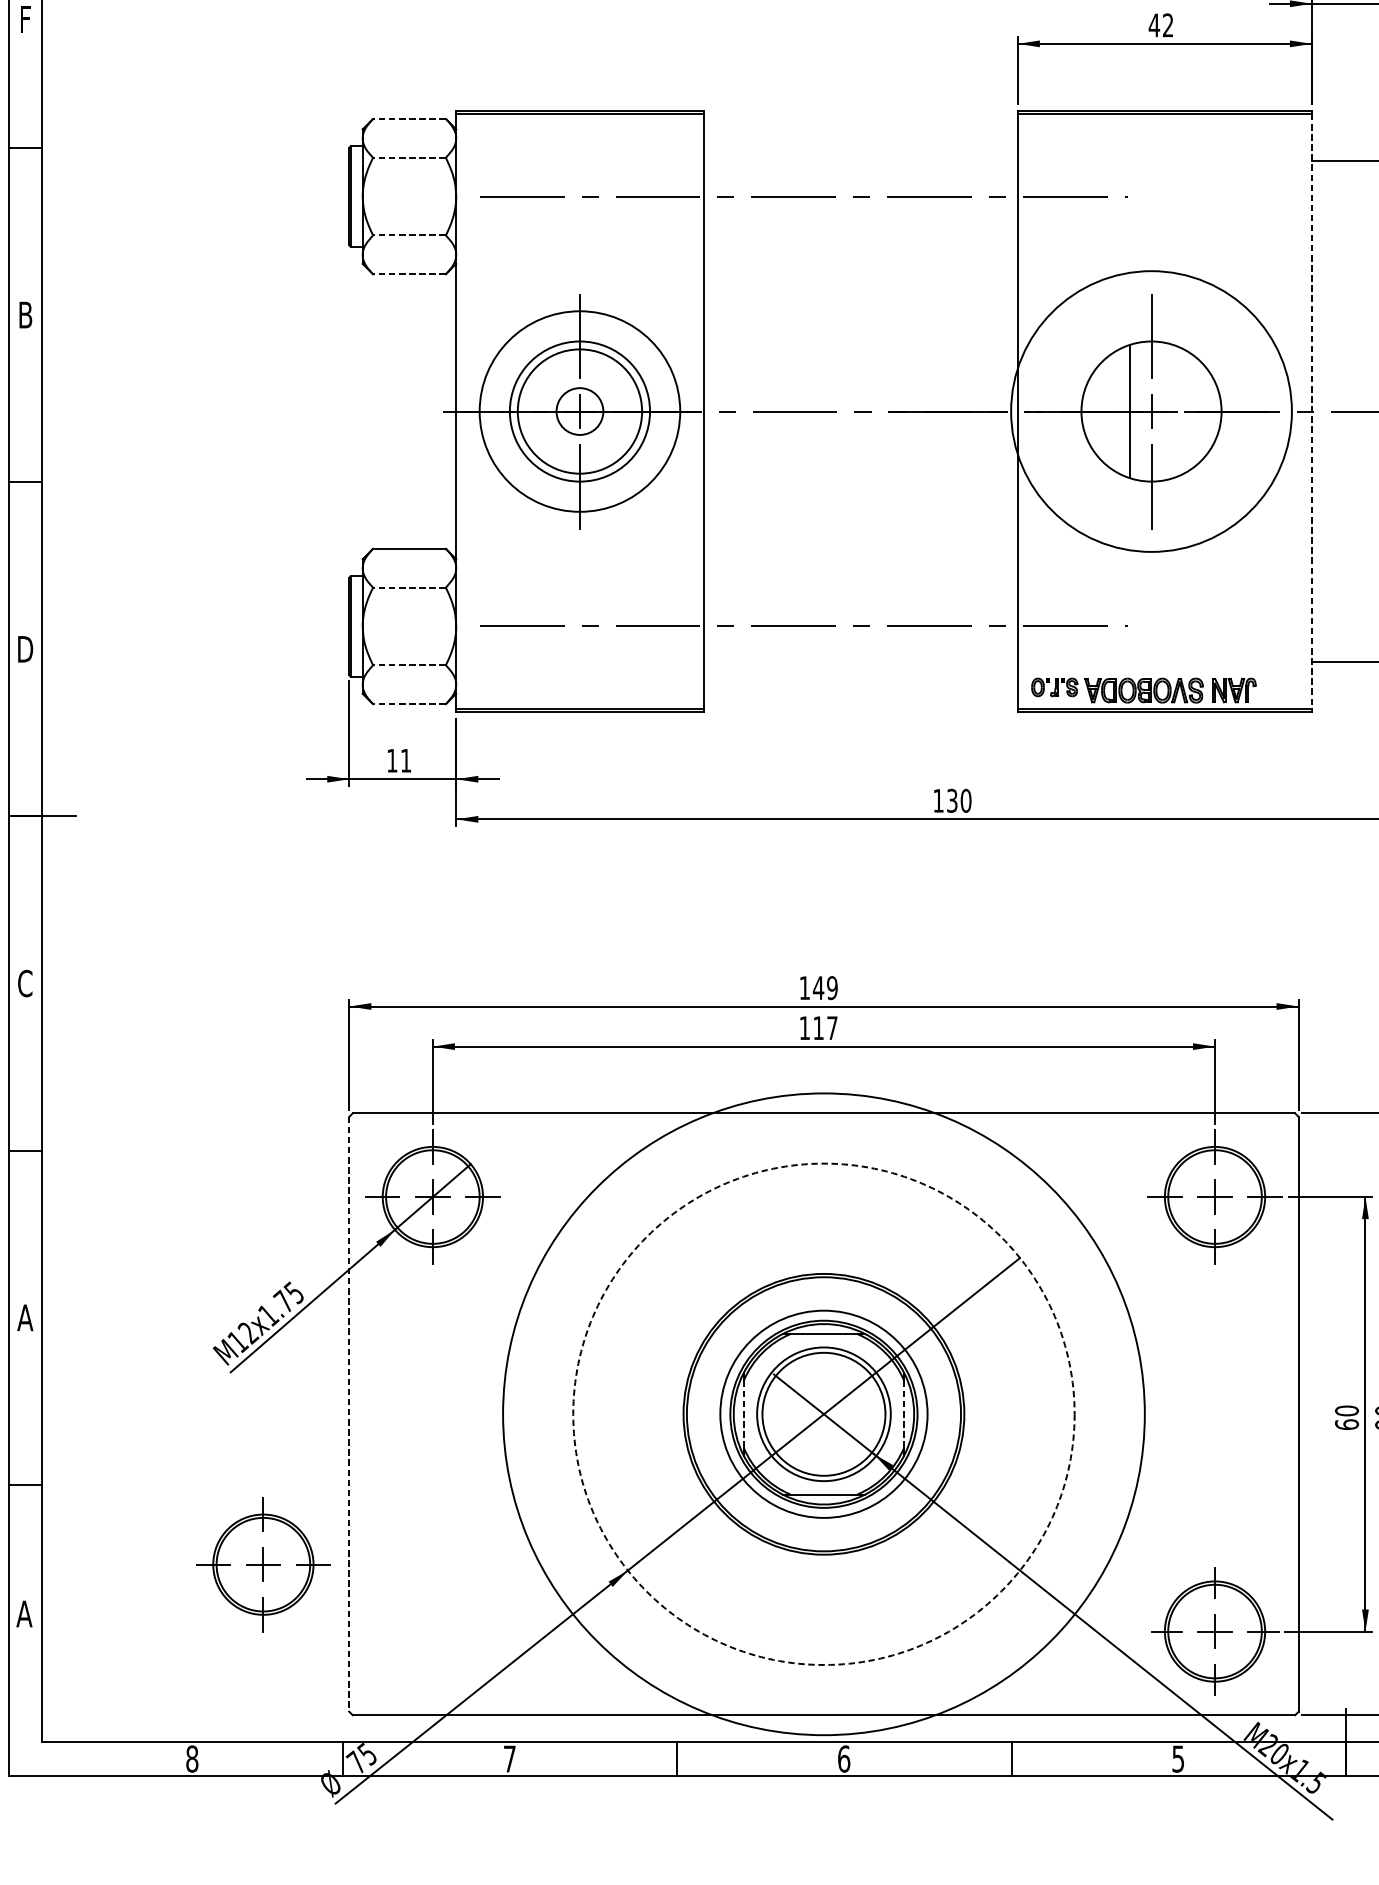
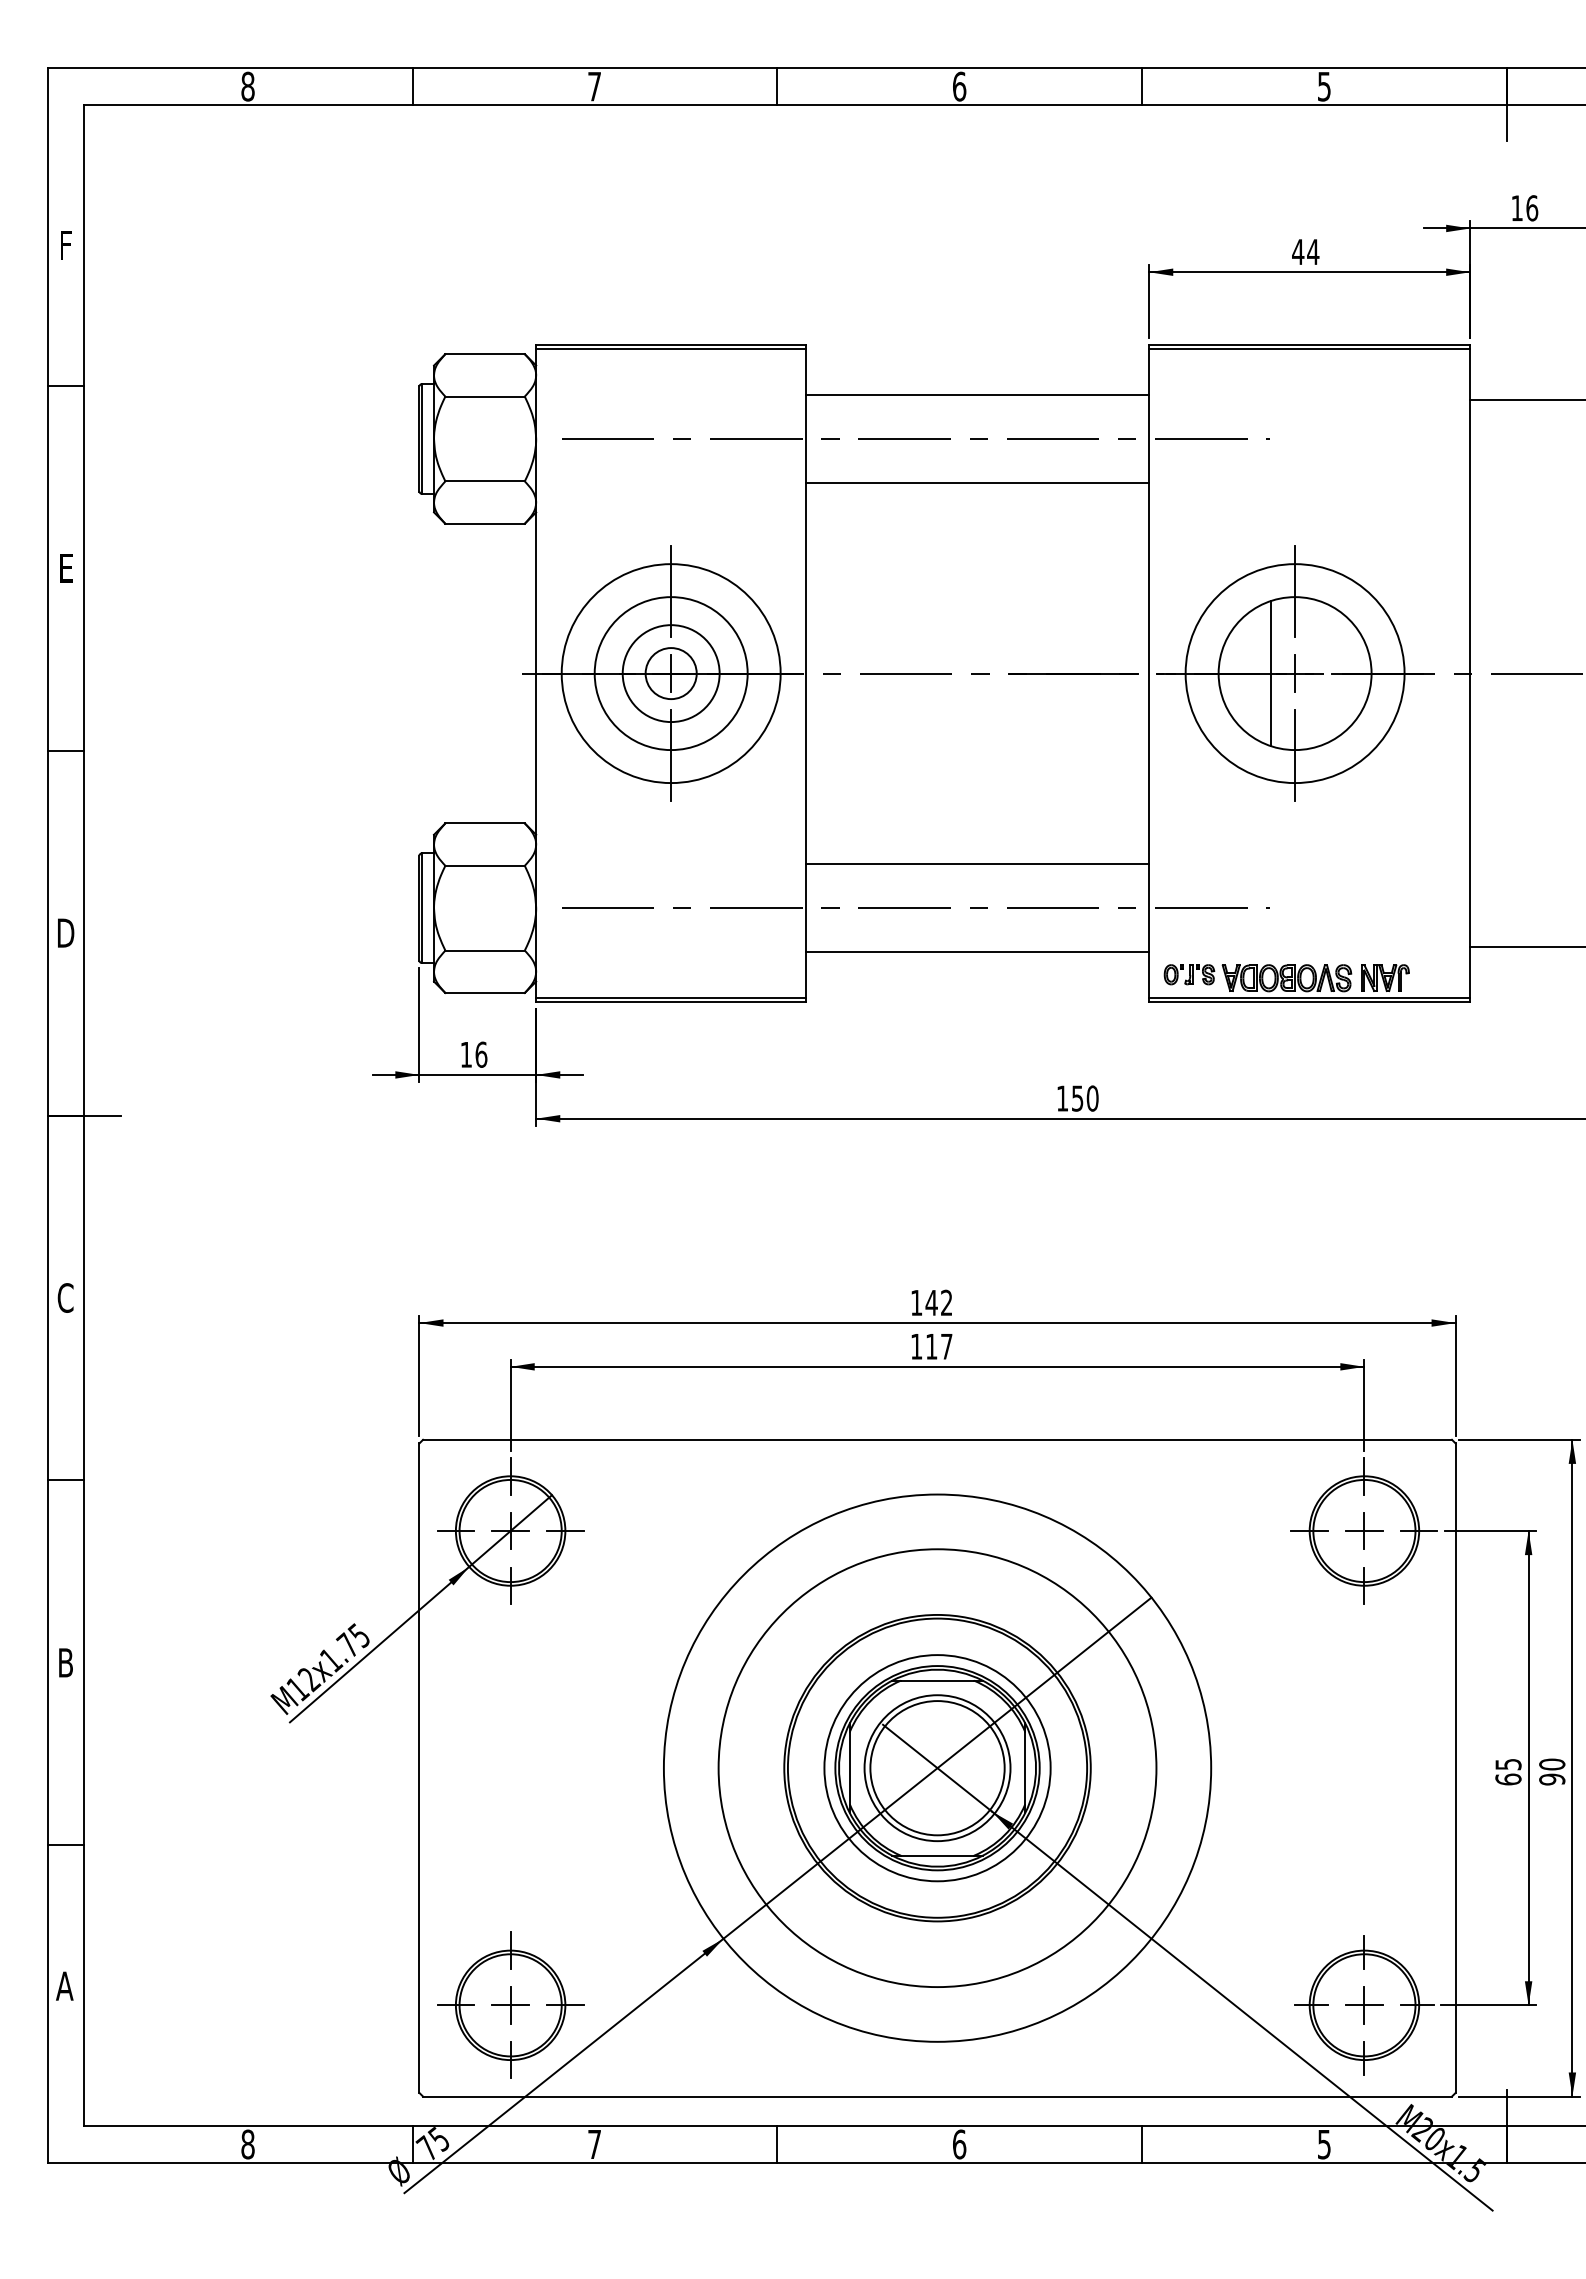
text: (1168, 24) -> (1313, 251), 42 -> 44
line: (409, 119) -> (485, 354), dashed -> solid
line: (860, 156) -> (977, 395), added
line: (409, 157) -> (485, 396), dashed -> solid
line: (409, 235) -> (485, 481), dashed -> solid
line: (860, 236) -> (977, 482), added
line: (409, 274) -> (485, 523), dashed -> solid
text: (26, 314) -> (66, 567), B -> E
circle: (579, 411) -> (670, 673), size x0.71
circle: (1150, 411) -> (1294, 673), size x0.71
line: (1312, 411) -> (1470, 673), dashed -> solid
line: (860, 586) -> (977, 864), added
line: (409, 587) -> (485, 865), dashed -> solid
line: (409, 665) -> (485, 950), dashed -> solid
line: (860, 666) -> (977, 951), added
line: (409, 704) -> (485, 993), dashed -> solid
text: (406, 760) -> (481, 1054), 11 -> 16
text: (952, 799) -> (1077, 1097), 130 -> 150
text: (832, 987) -> (946, 1302), 149 -> 142
text: (25, 1317) -> (65, 1662), A -> B
text: (1347, 1410) -> (1508, 1764), 60 -> 65
circle: (823, 1413) -> (937, 1767), dashed -> solid
line: (904, 1413) -> (1025, 1767), dashed -> solid
line: (349, 1414) -> (419, 1768), dashed -> solid
line: (743, 1414) -> (849, 1768), dashed -> solid
circle: (823, 1414) -> (937, 1768), size x0.62
part: (263, 1563) -> (510, 2004), moved

